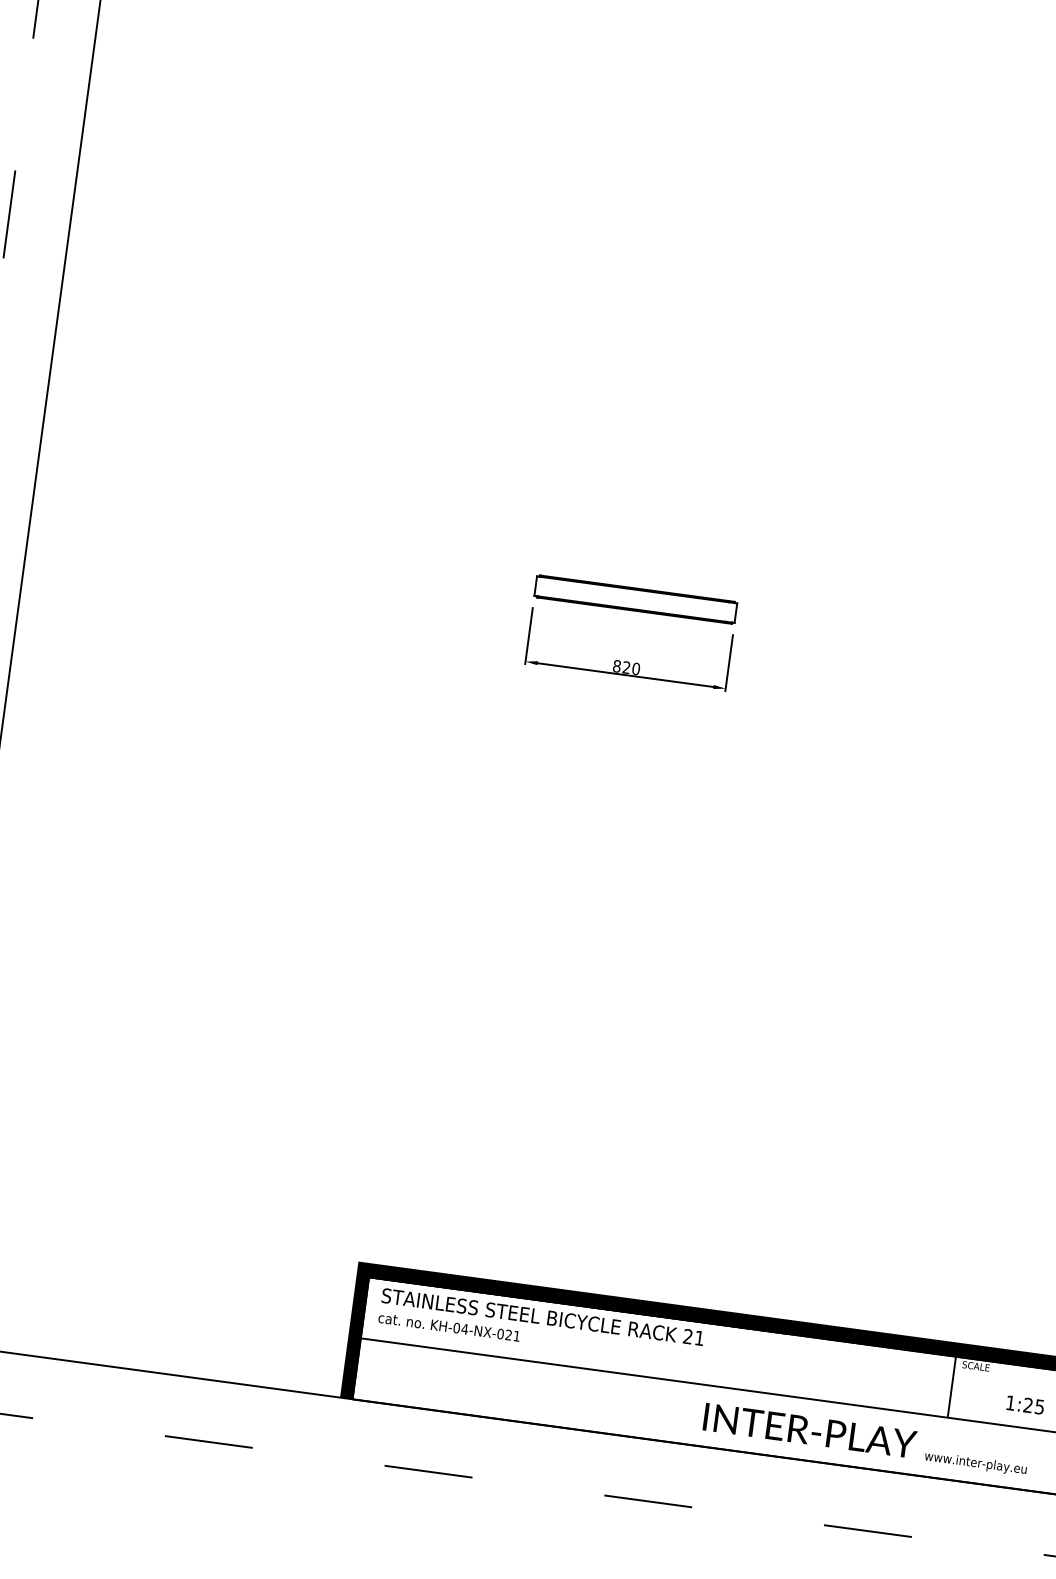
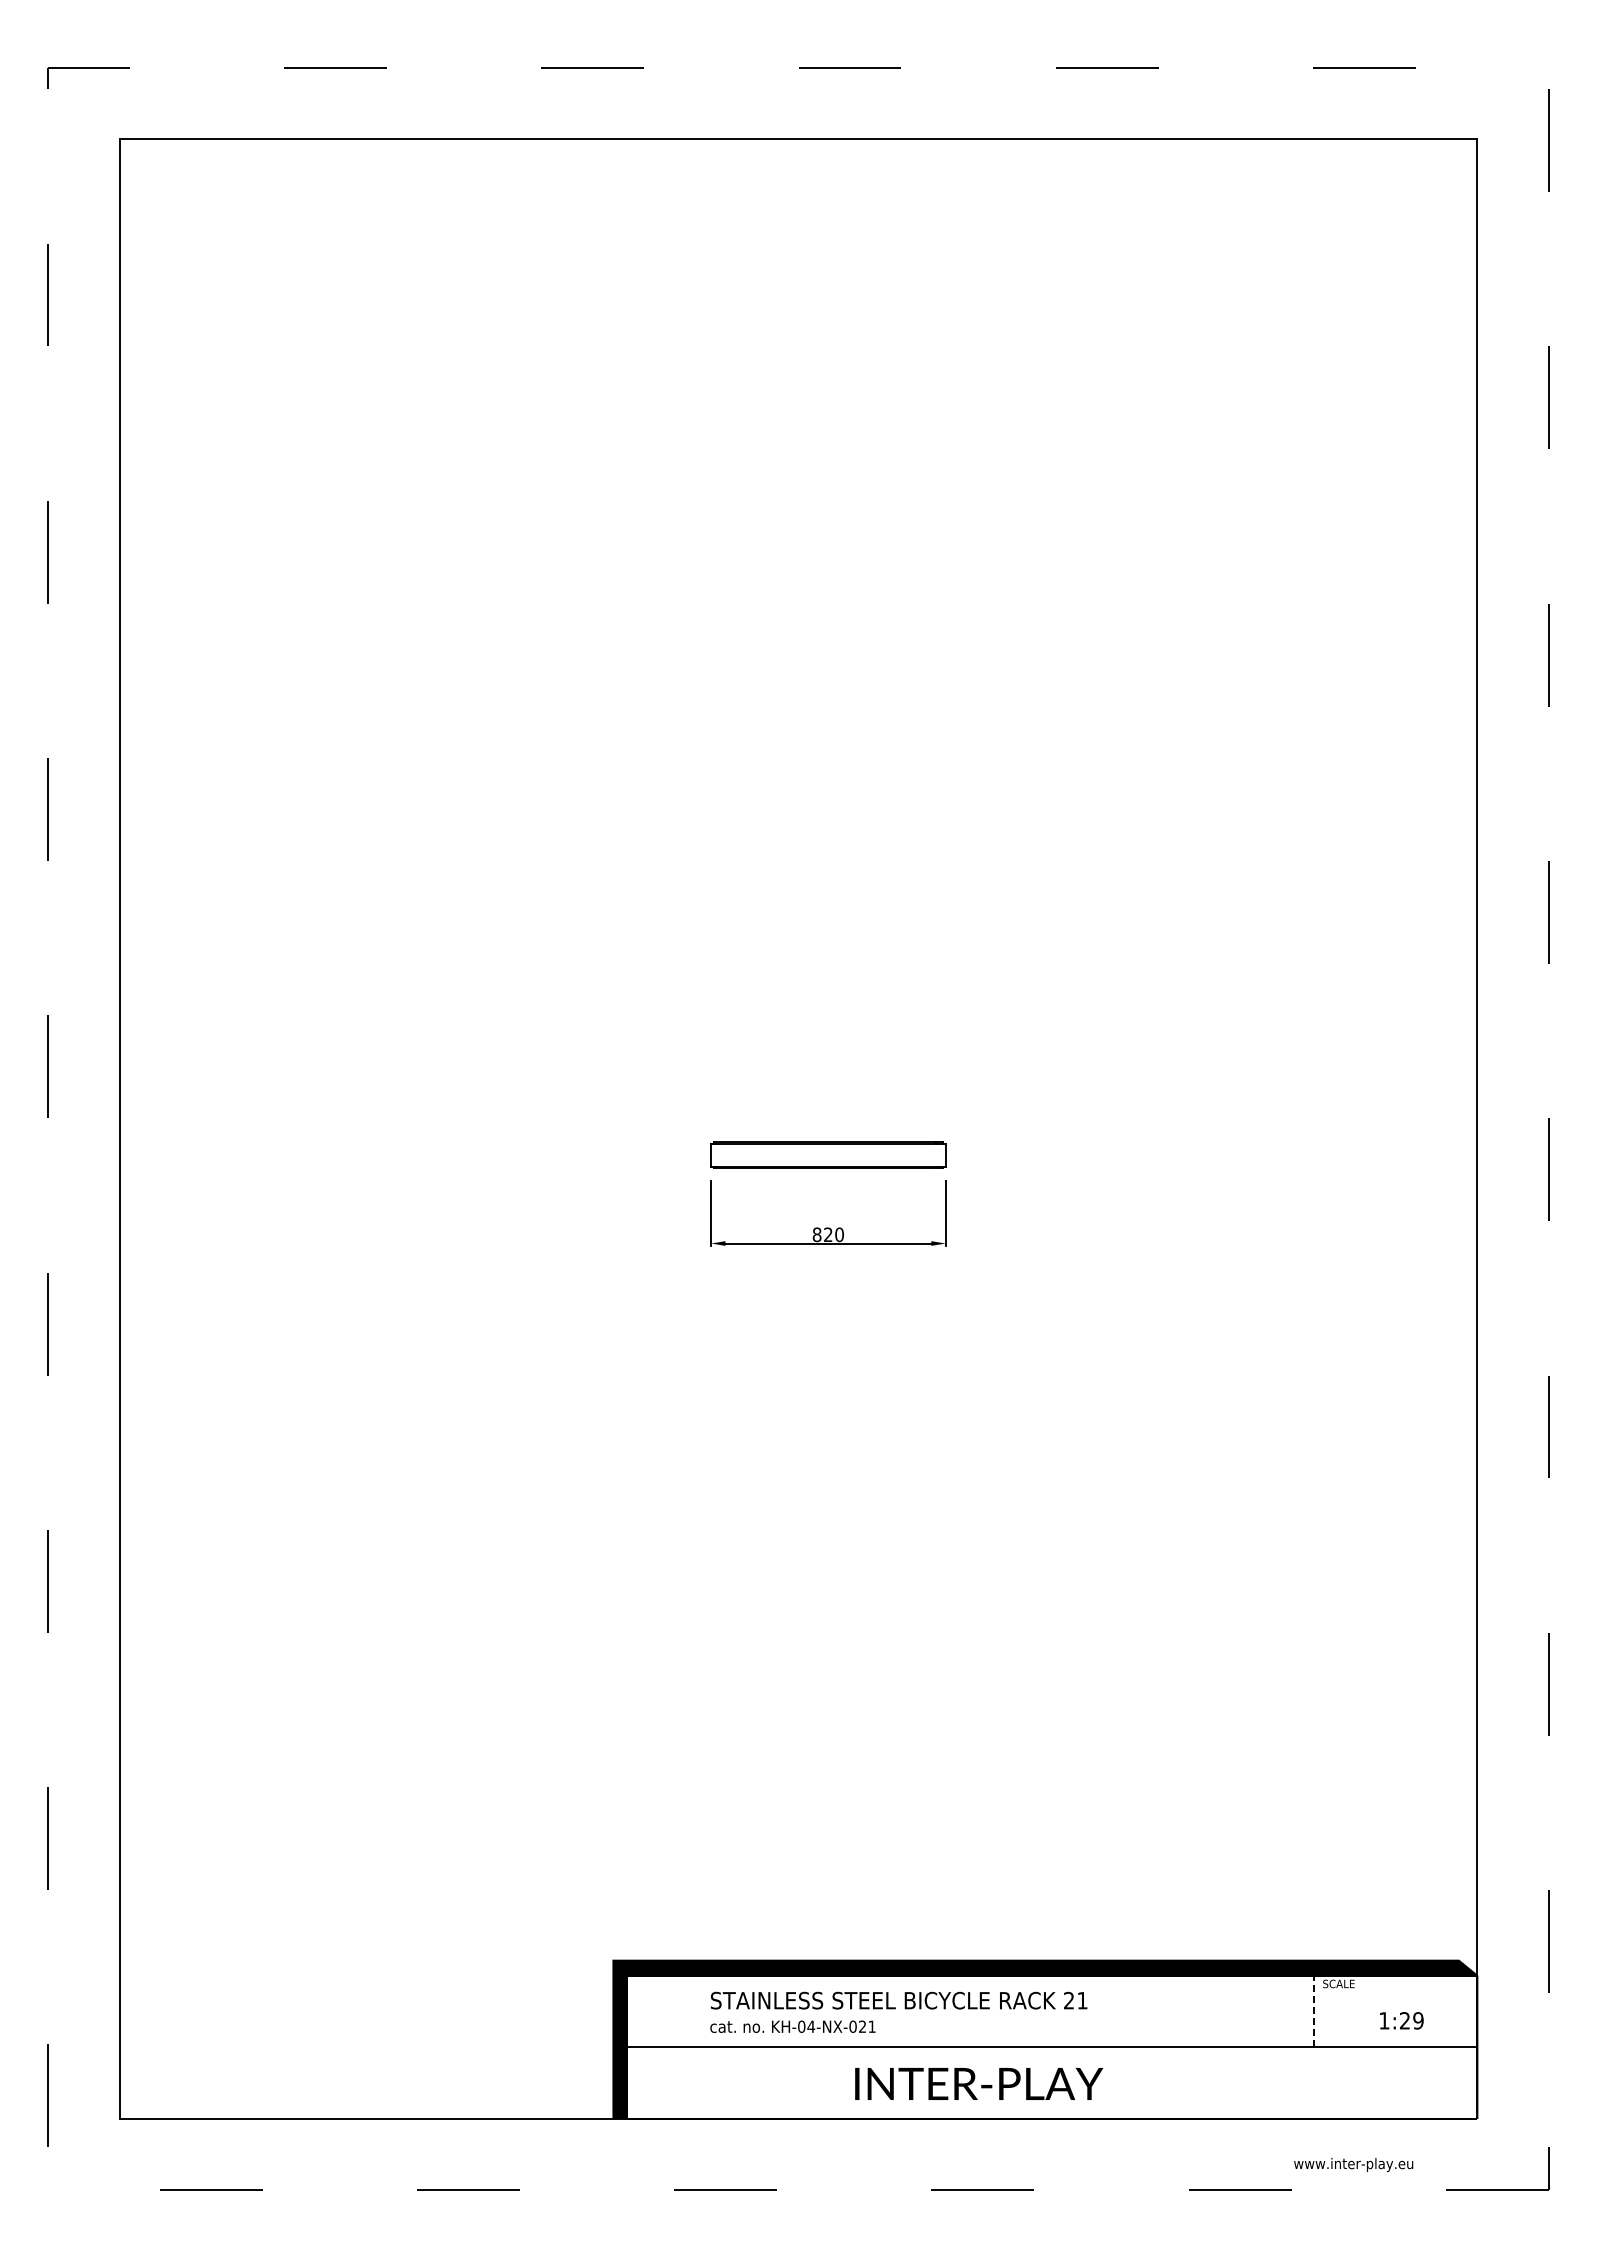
text: (541, 1326) -> (898, 2011), moved
line: (952, 1387) -> (1314, 2011), solid -> dashed
text: (1039, 1406) -> (1418, 2020), 1:25 -> 1:29
text: (810, 1430) -> (979, 2083), moved
text: (975, 1463) -> (1353, 2164), moved

